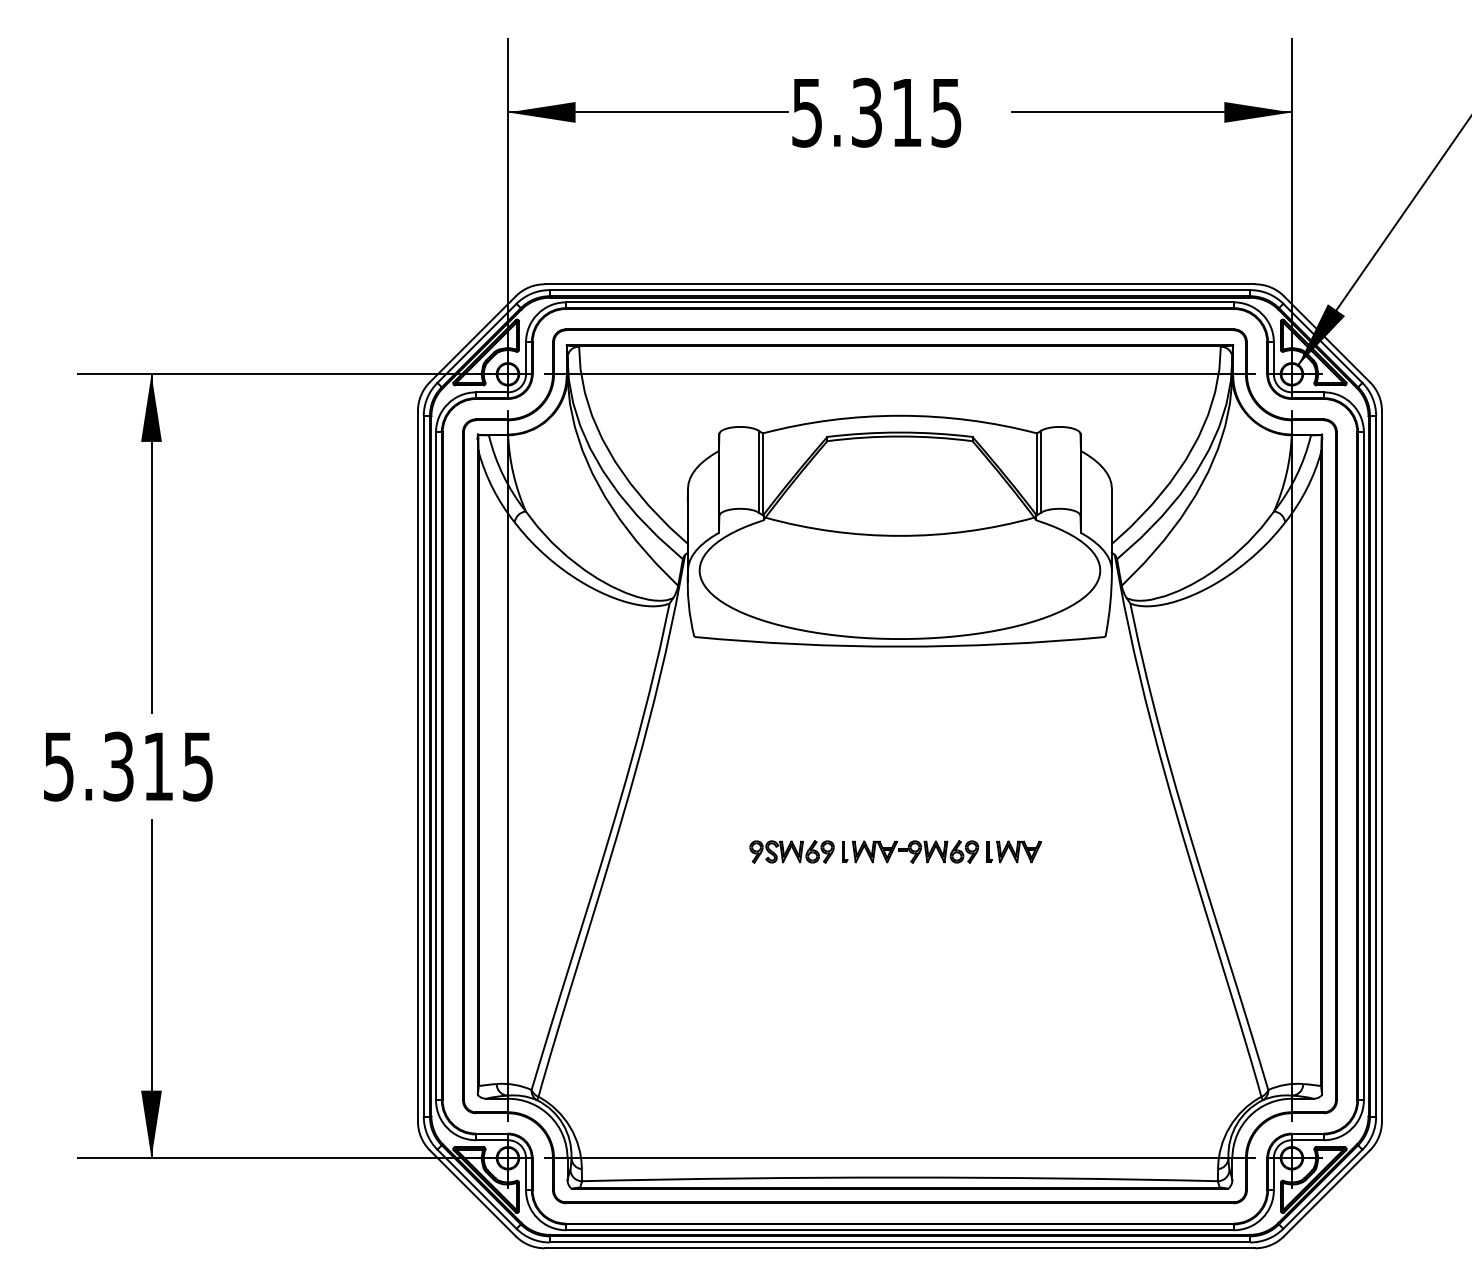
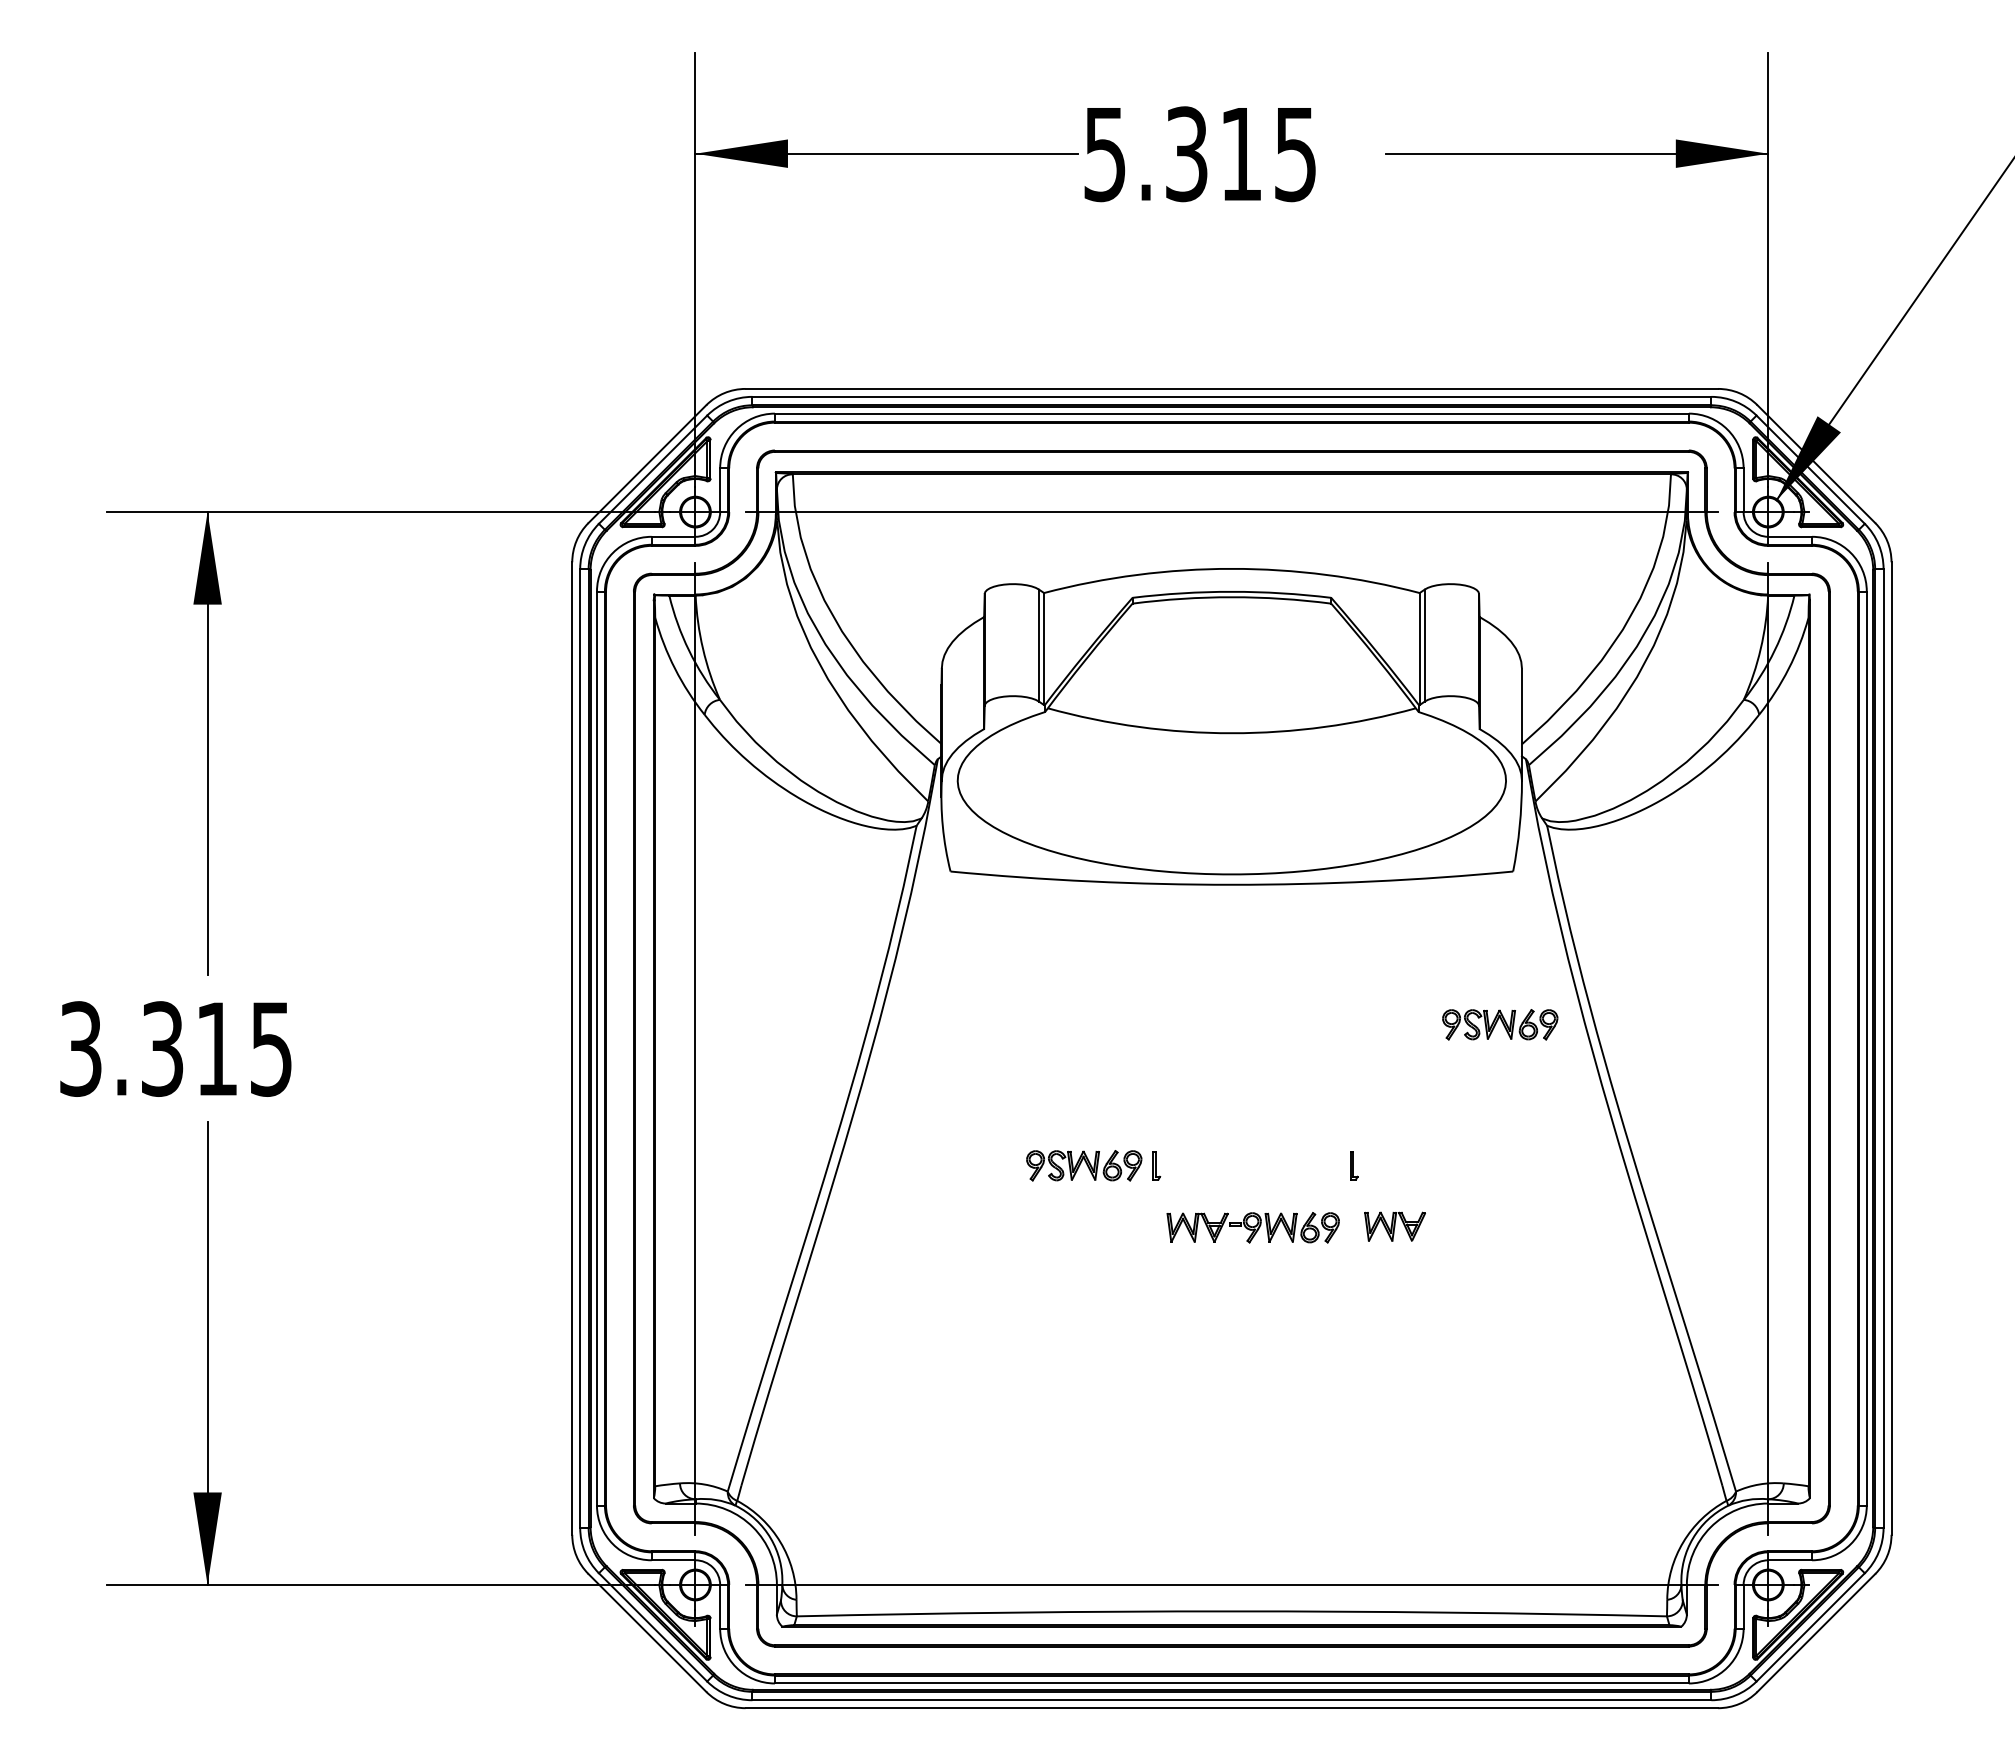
part: (1096, 748) -> (1500, 1024), added
text: (58, 766) -> (80, 1048), 5.315 -> 3.315
part: (915, 851) -> (1252, 1227), moved
part: (1018, 851) -> (1394, 1226), moved

